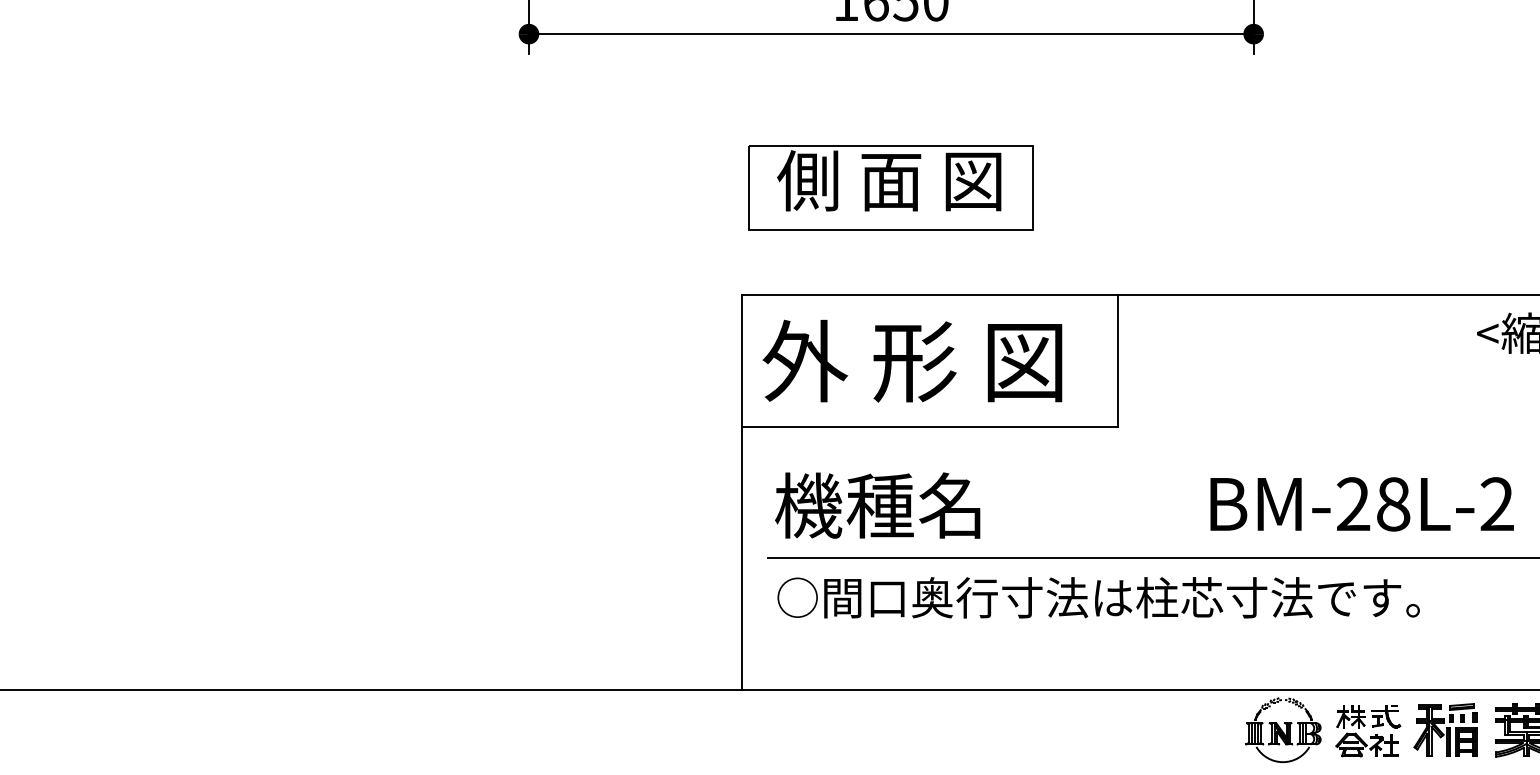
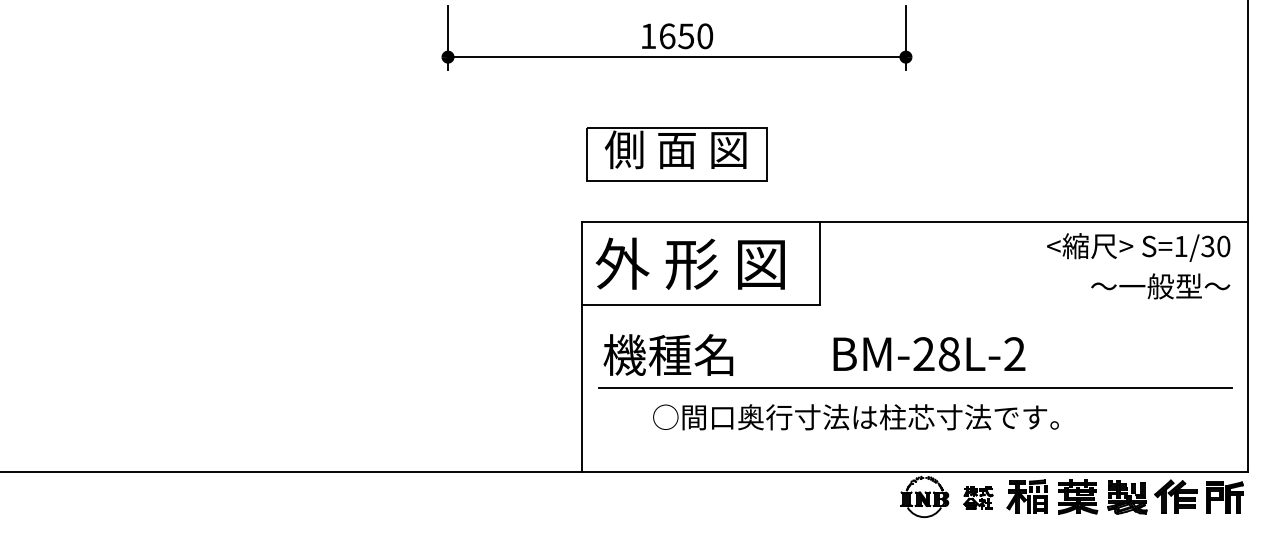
text: (1362, 504) -> (929, 354), moved
text: (1097, 598) -> (855, 417), moved
part: (1368, 731) -> (978, 497), size x0.7

